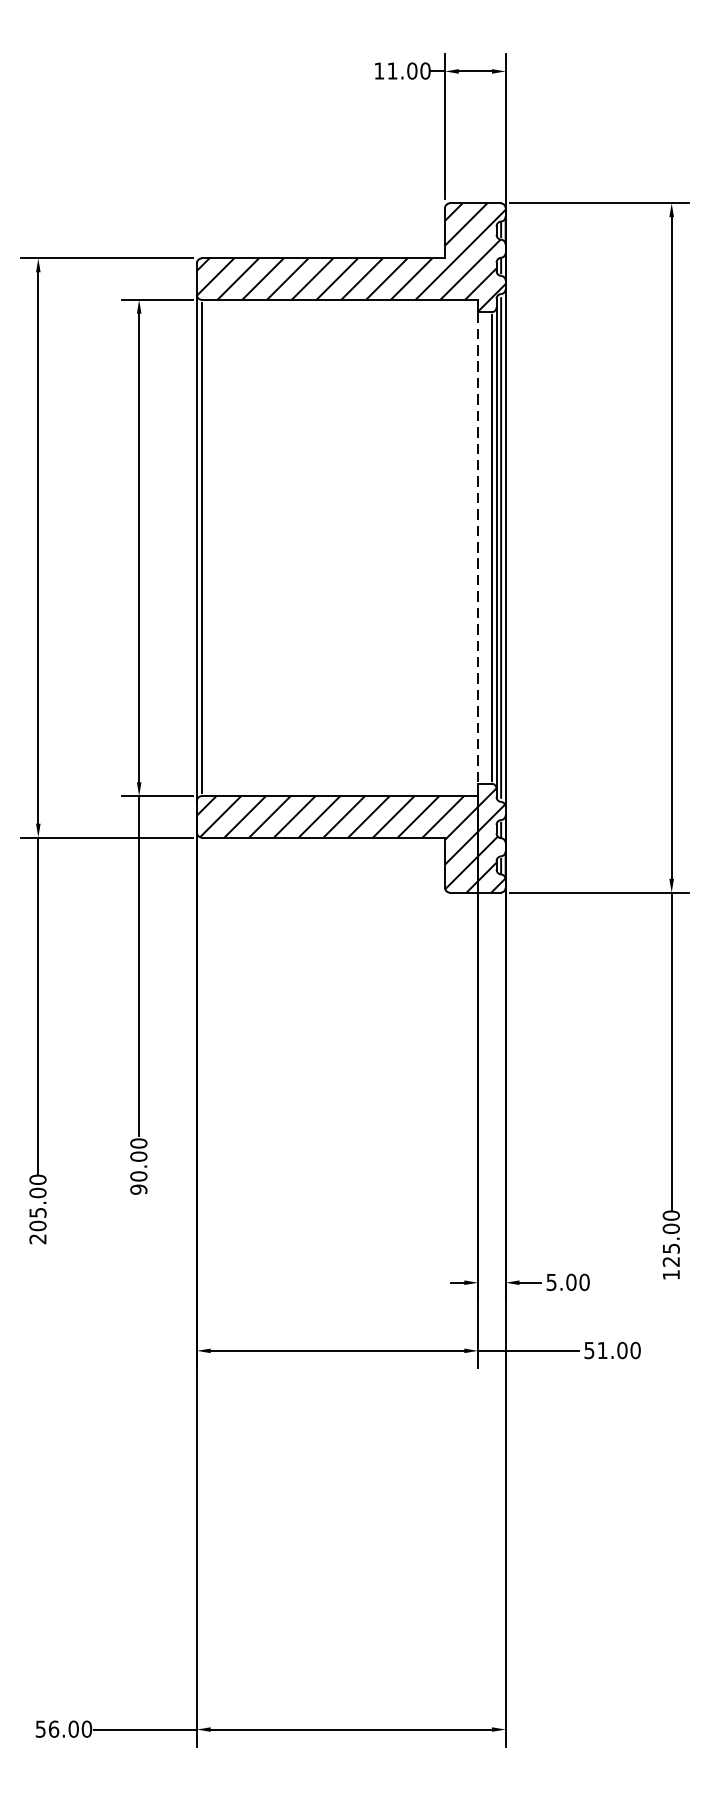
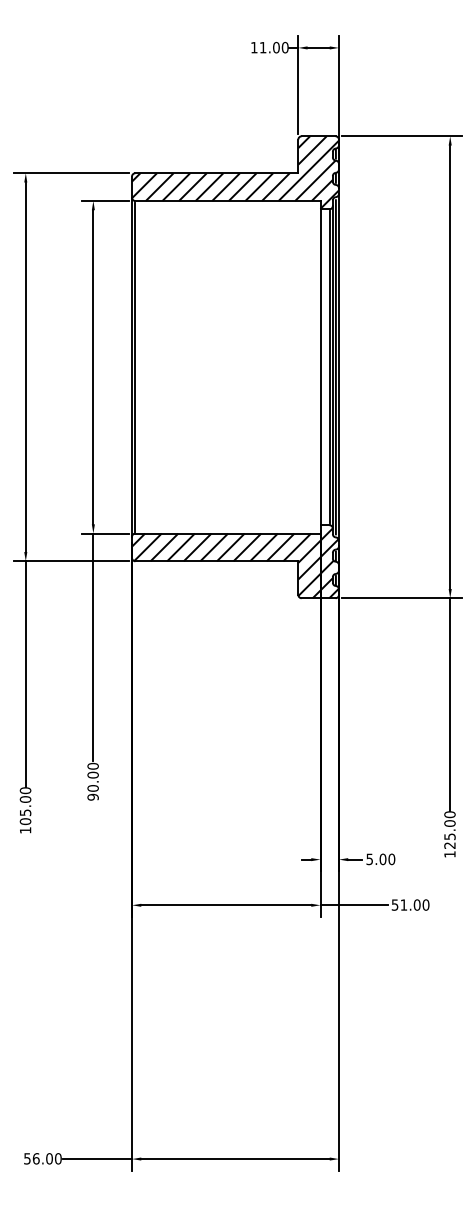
line: (478, 548) -> (320, 367), dashed -> solid
text: (37, 1239) -> (25, 830), 205.00 -> 105.00

